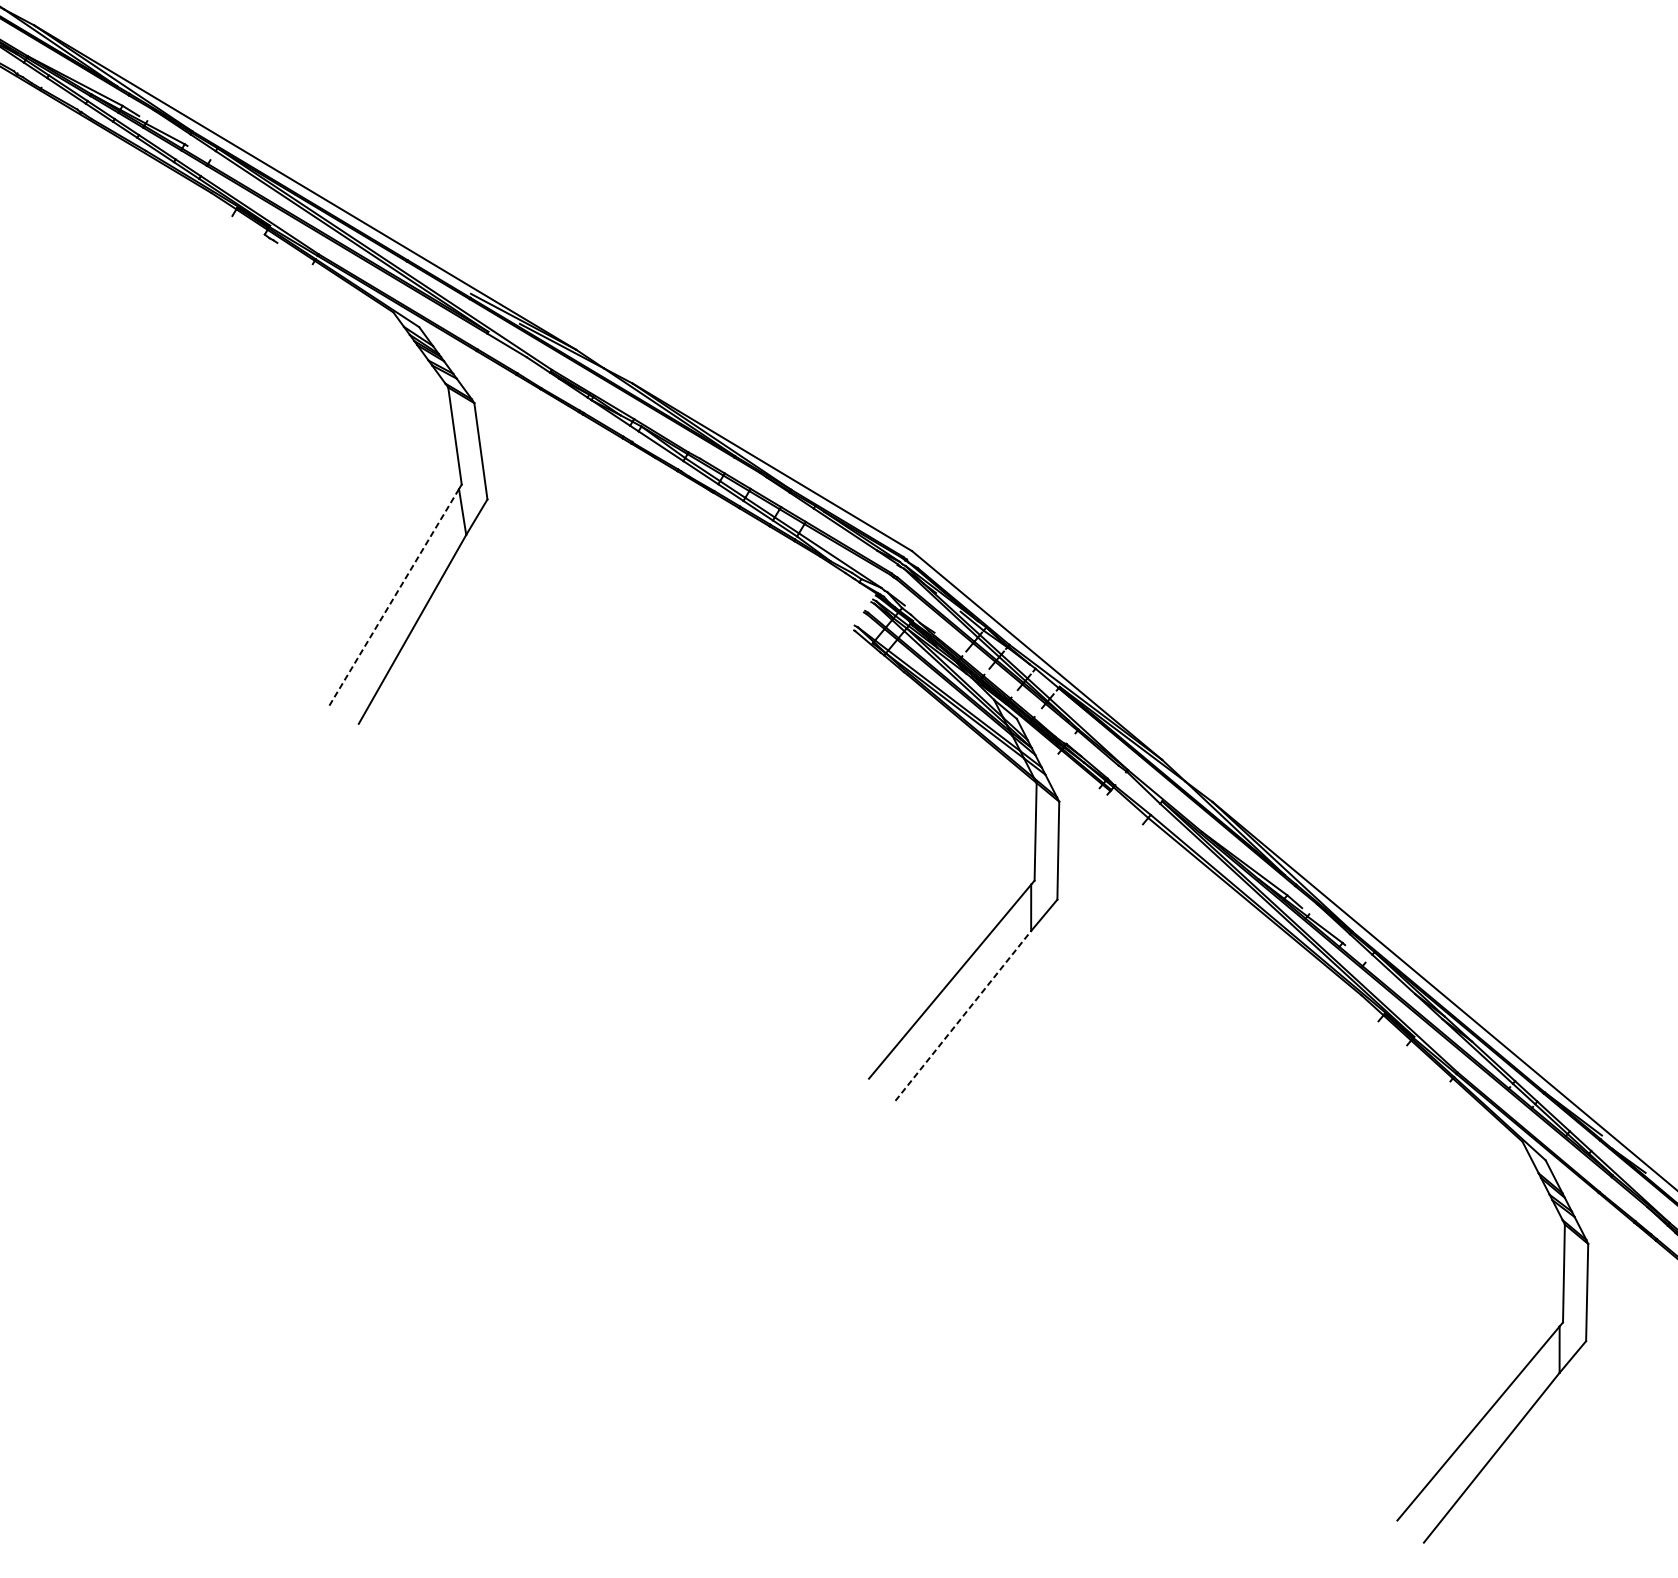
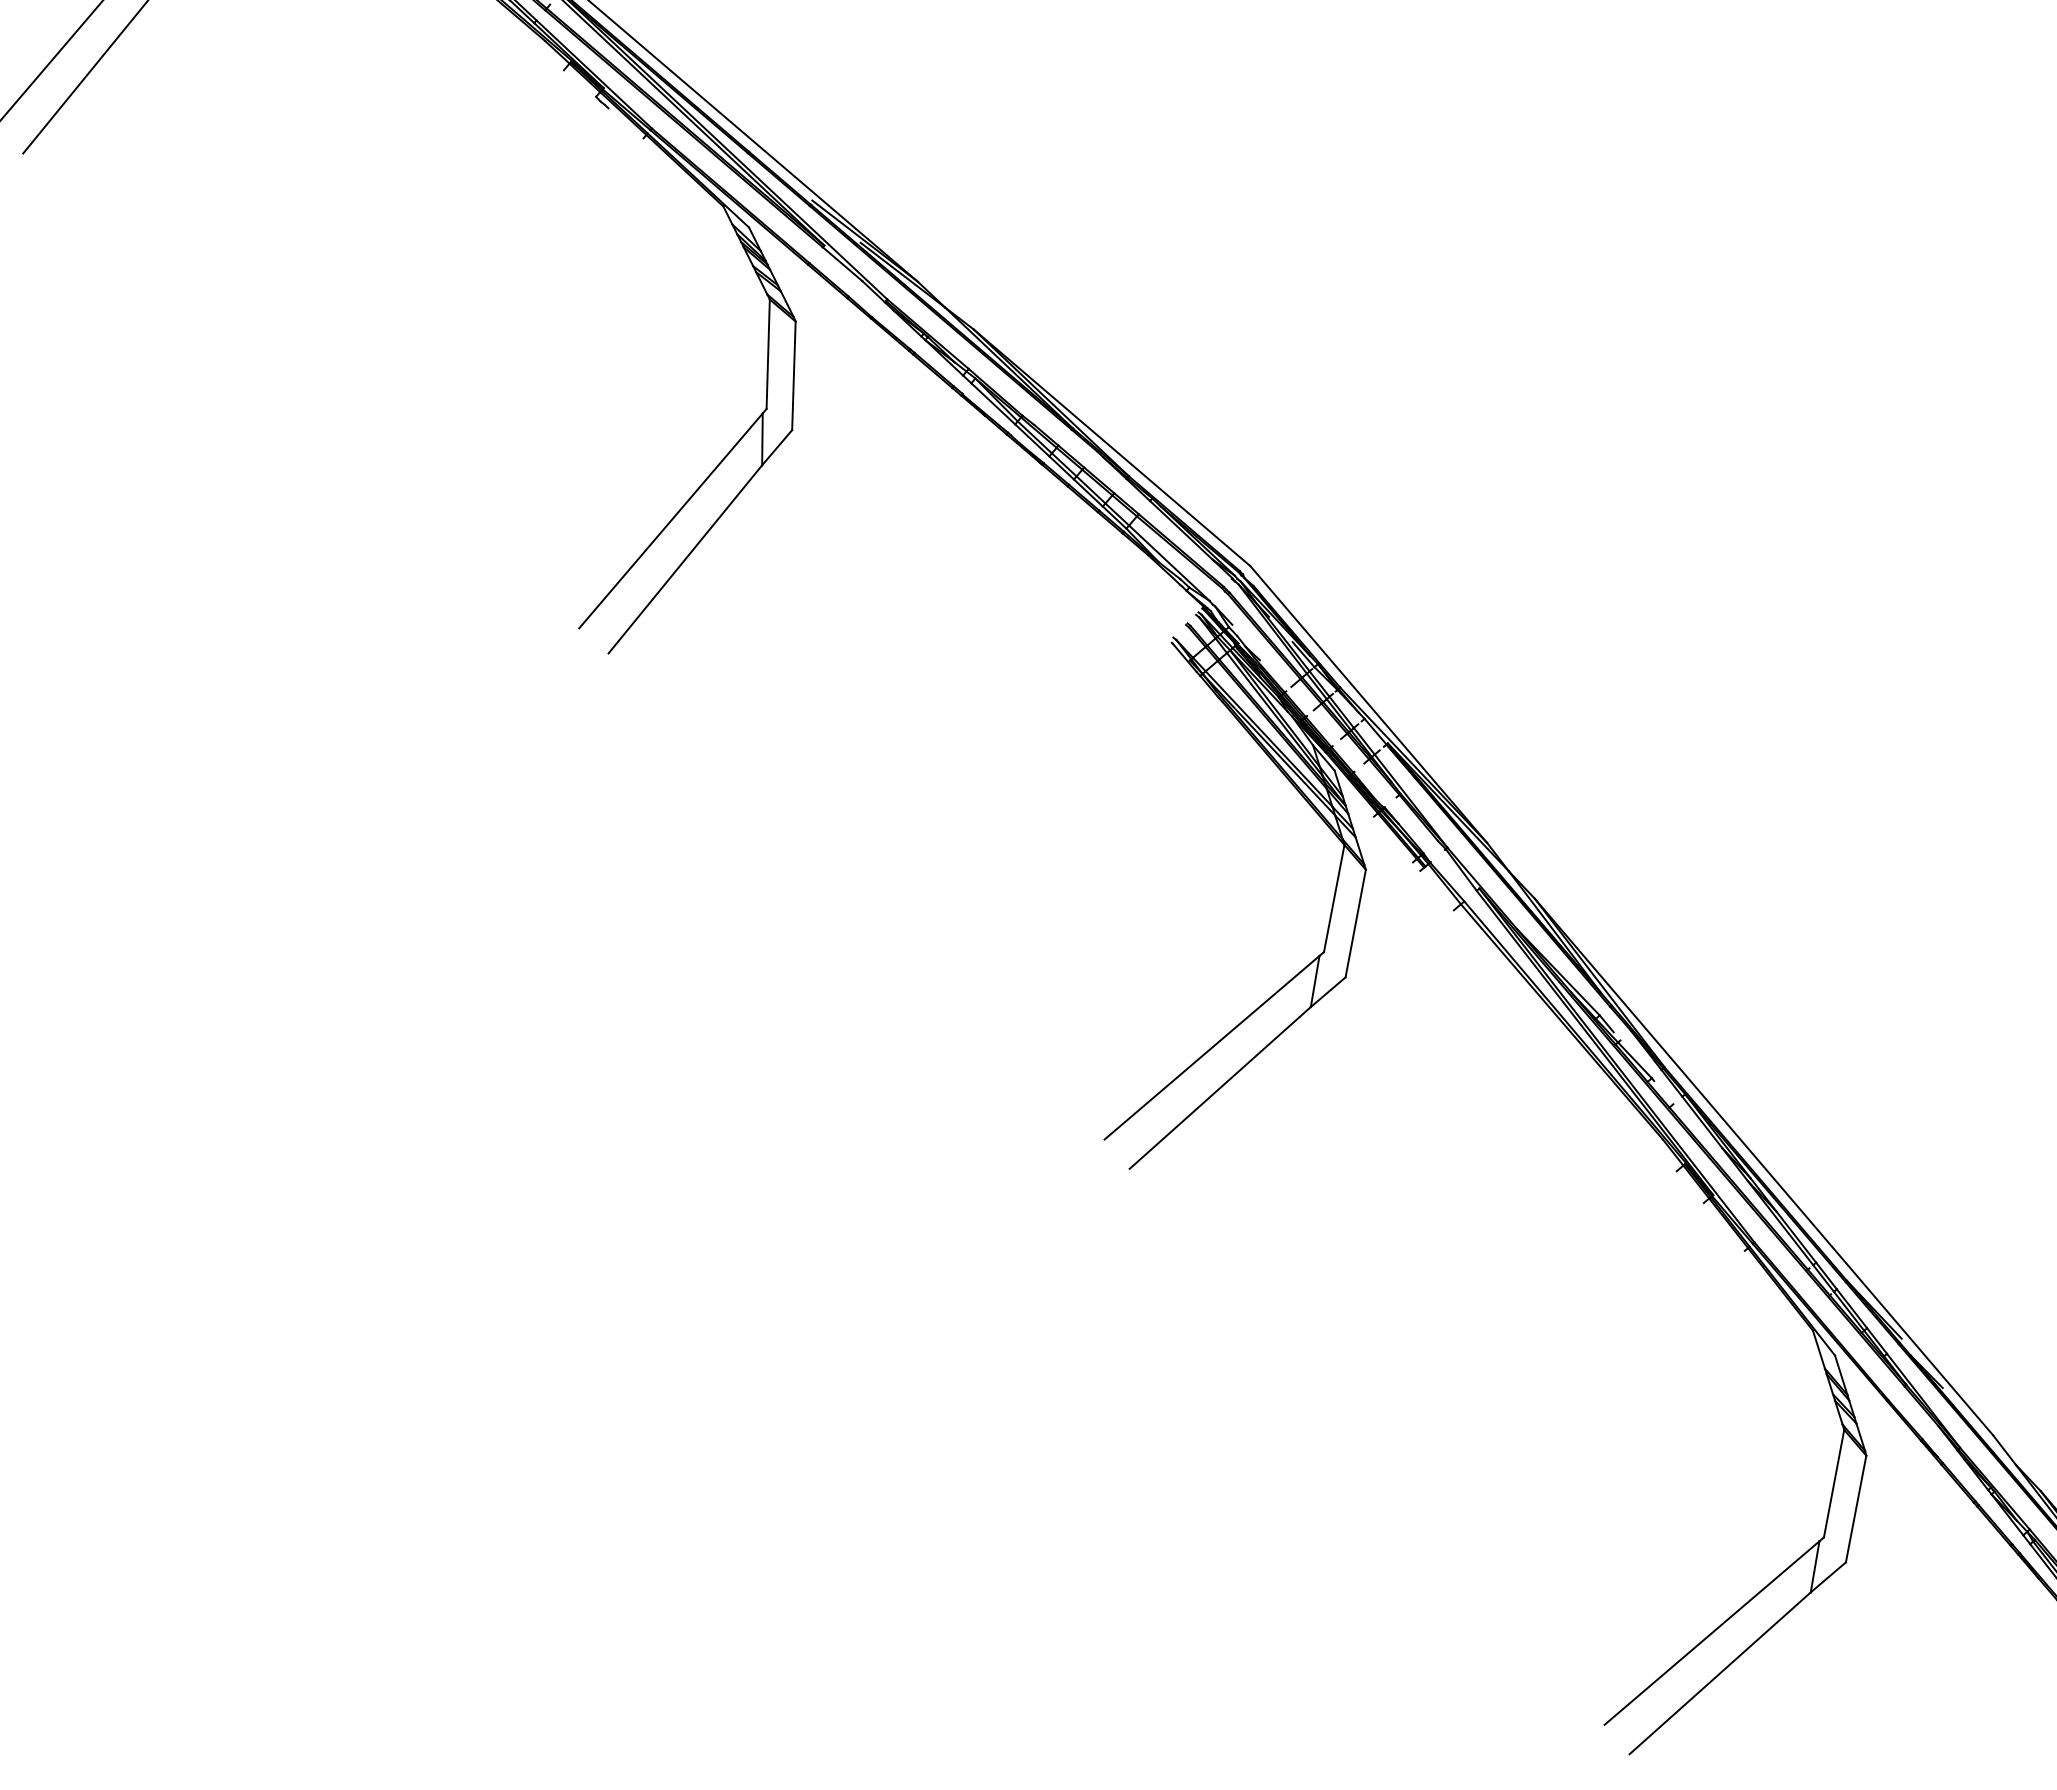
line: (393, 598) -> (670, 521), dashed -> solid
line: (963, 1015) -> (1220, 1087), dashed -> solid

